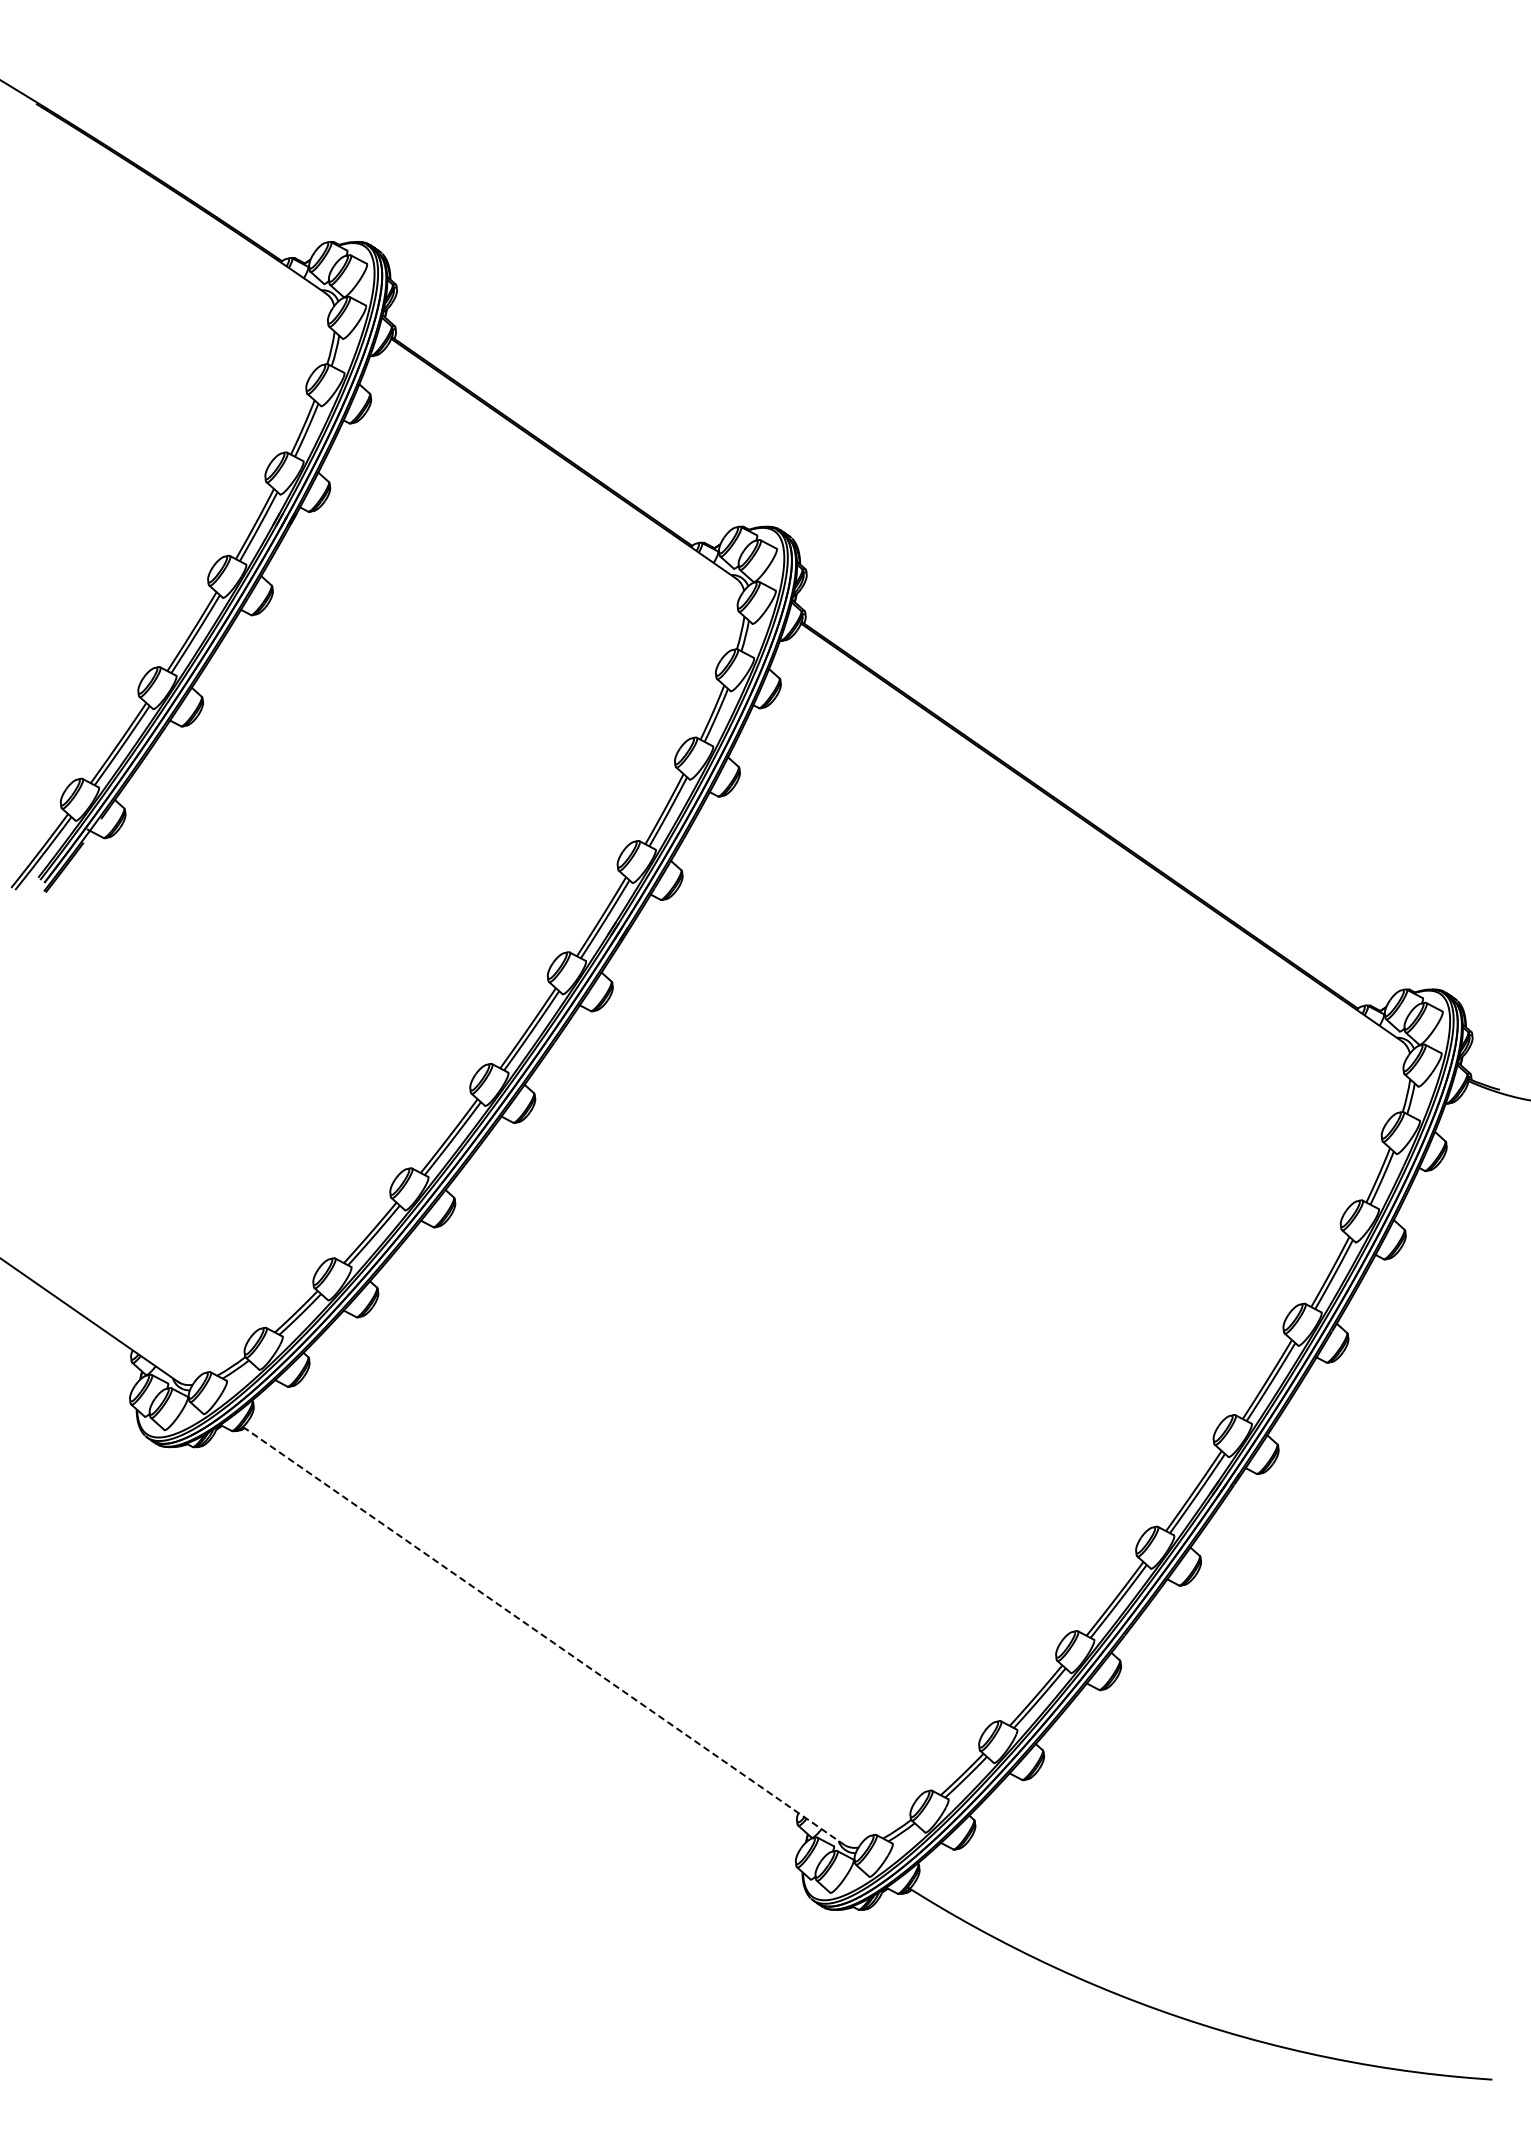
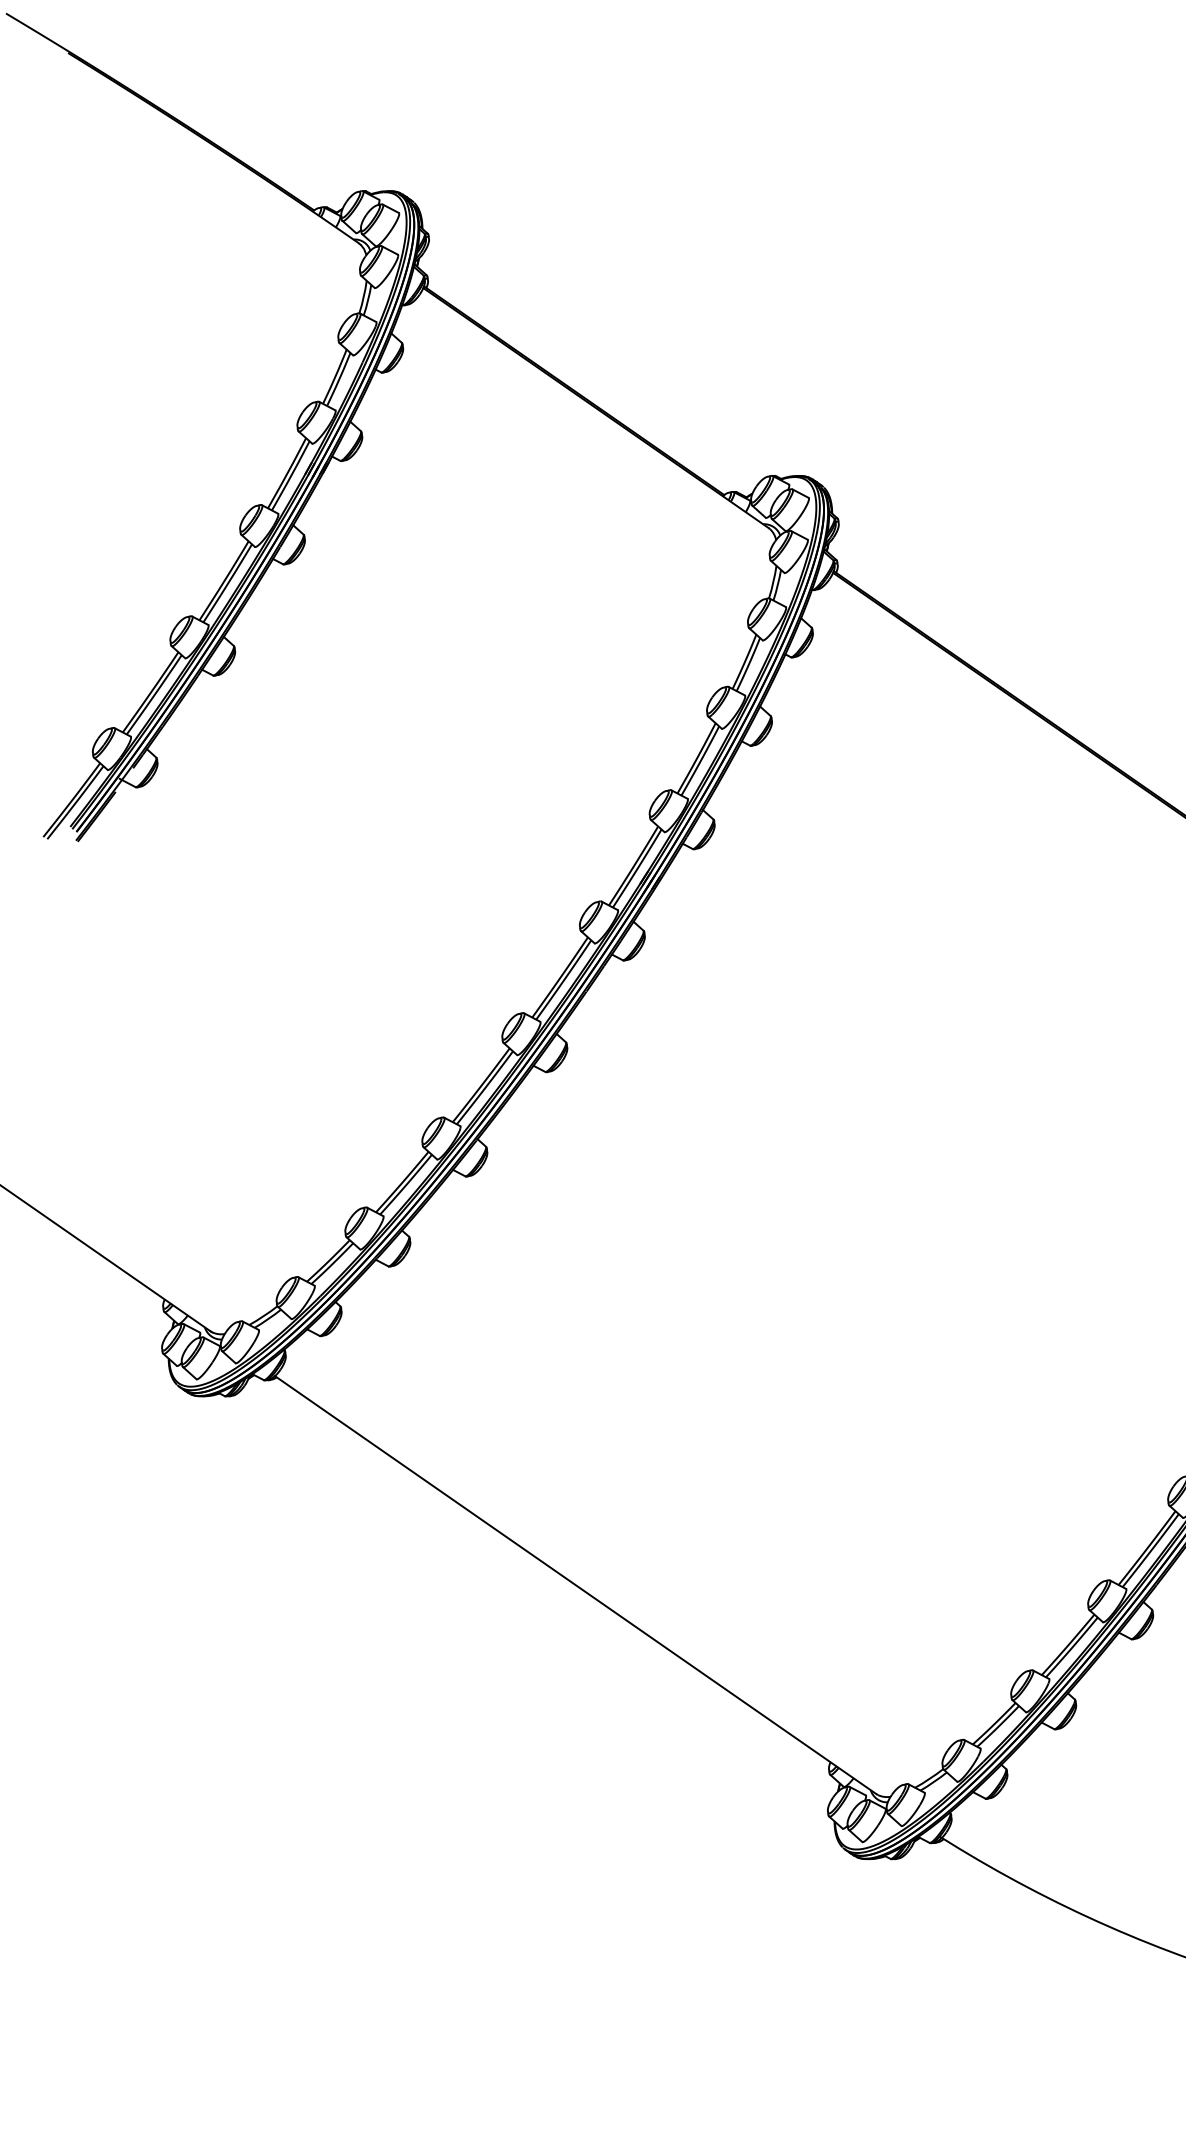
line: (544, 1636) -> (576, 1585), dashed -> solid

